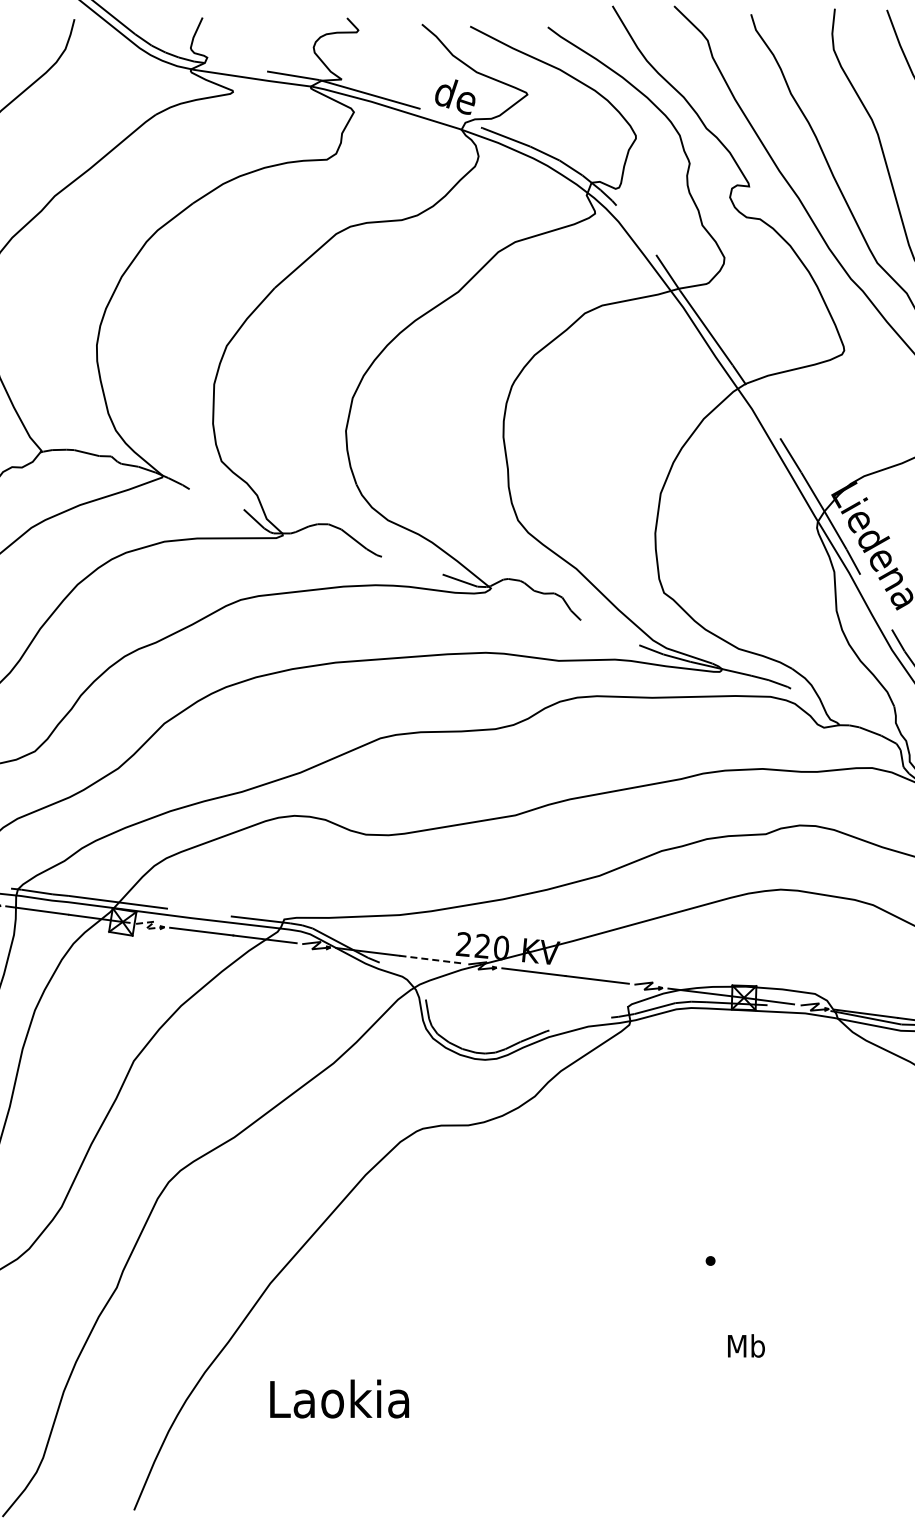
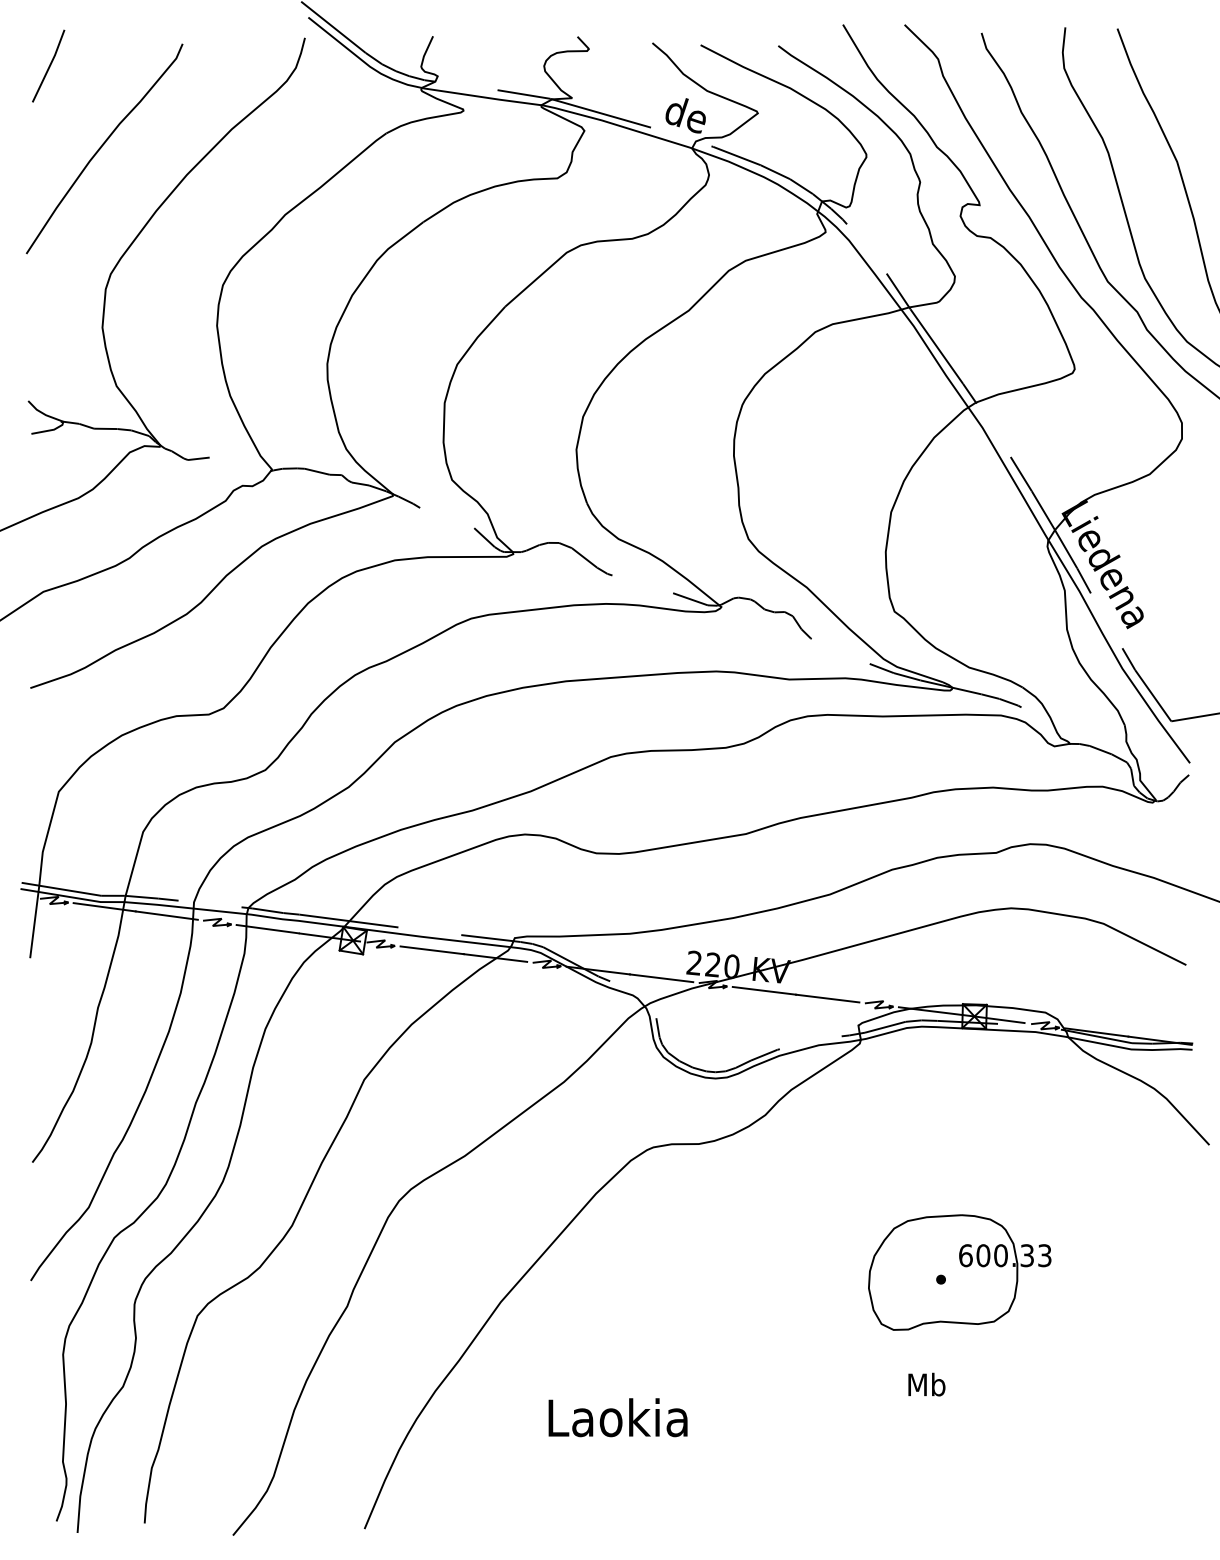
line: (150, 925) -> (380, 944), dashed -> solid
line: (431, 959) -> (661, 978), dashed -> solid
part: (729, 1253) -> (959, 1272), added
text: (746, 1345) -> (926, 1384), moved
text: (339, 1398) -> (617, 1417), moved

